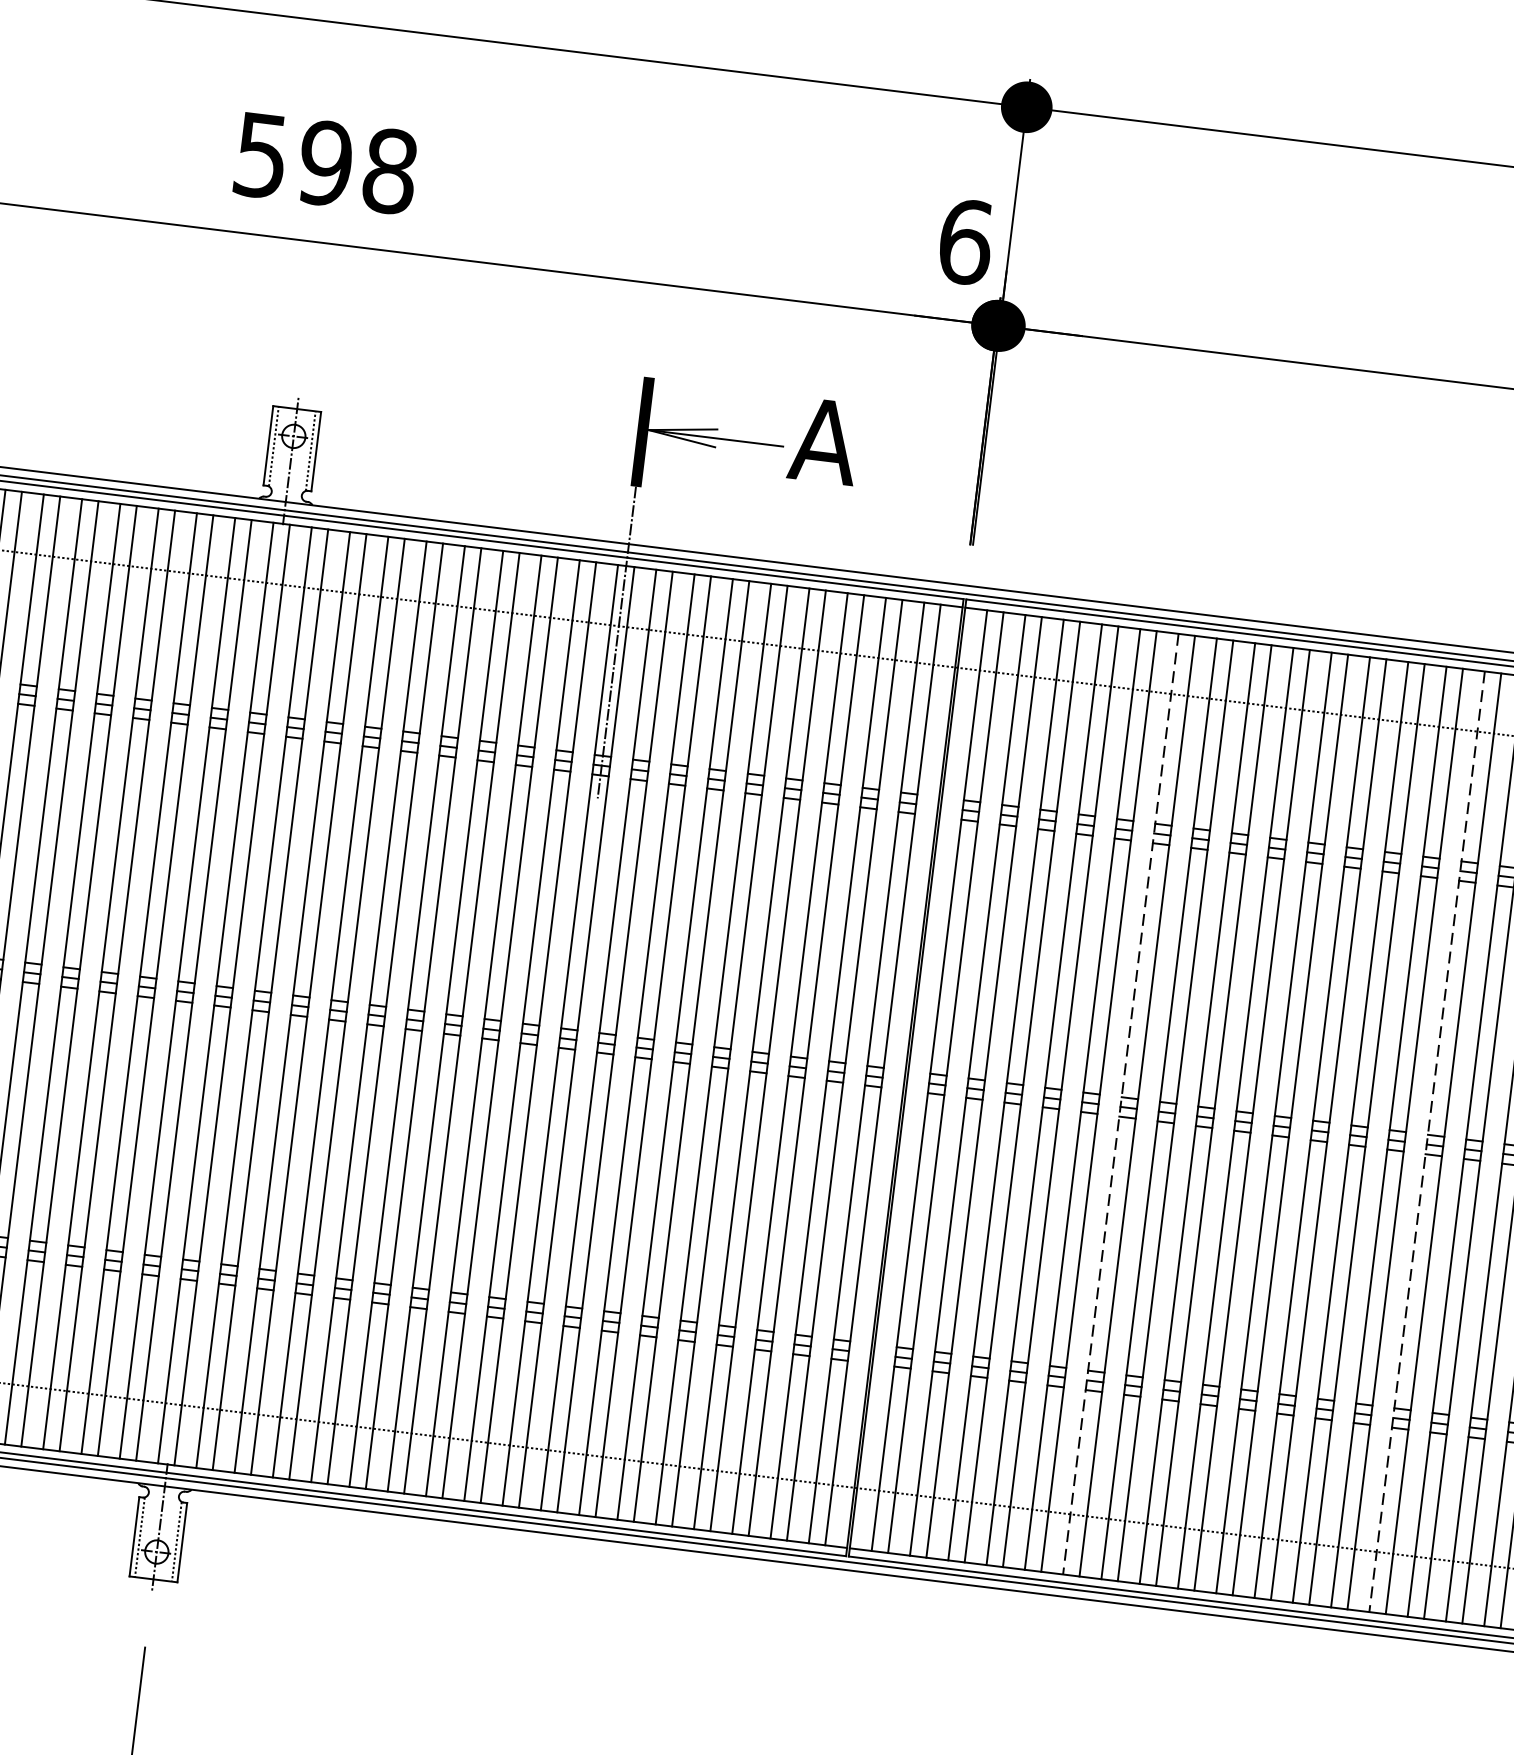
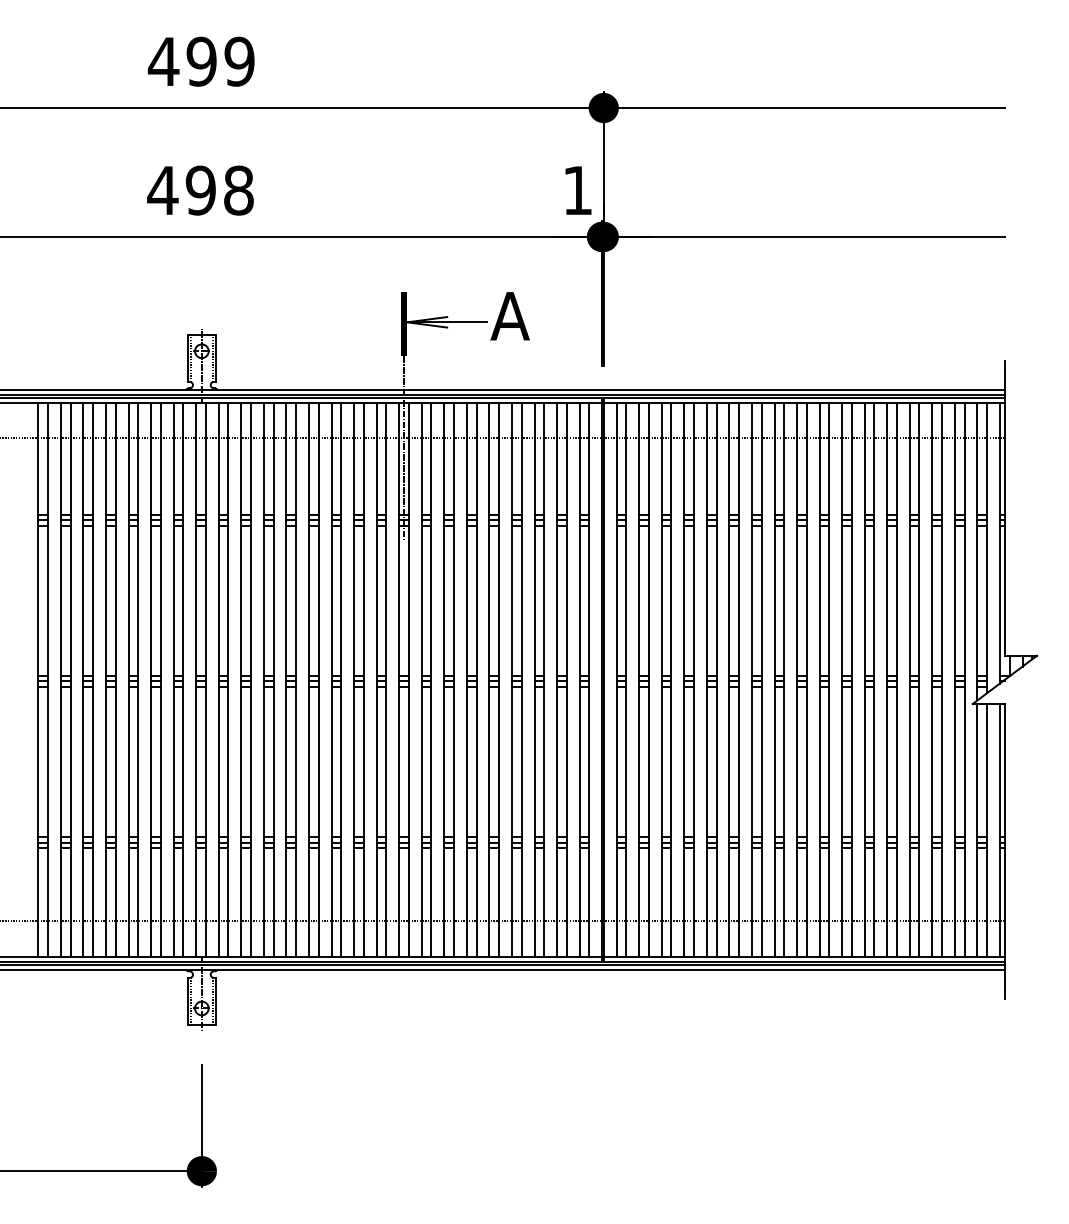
text: (260, 155) -> (162, 190), 598 -> 498
text: (966, 241) -> (578, 190), 6 -> 1
line: (1120, 1105) -> (729, 680), dashed -> solid
line: (1426, 1142) -> (909, 680), dashed -> solid

